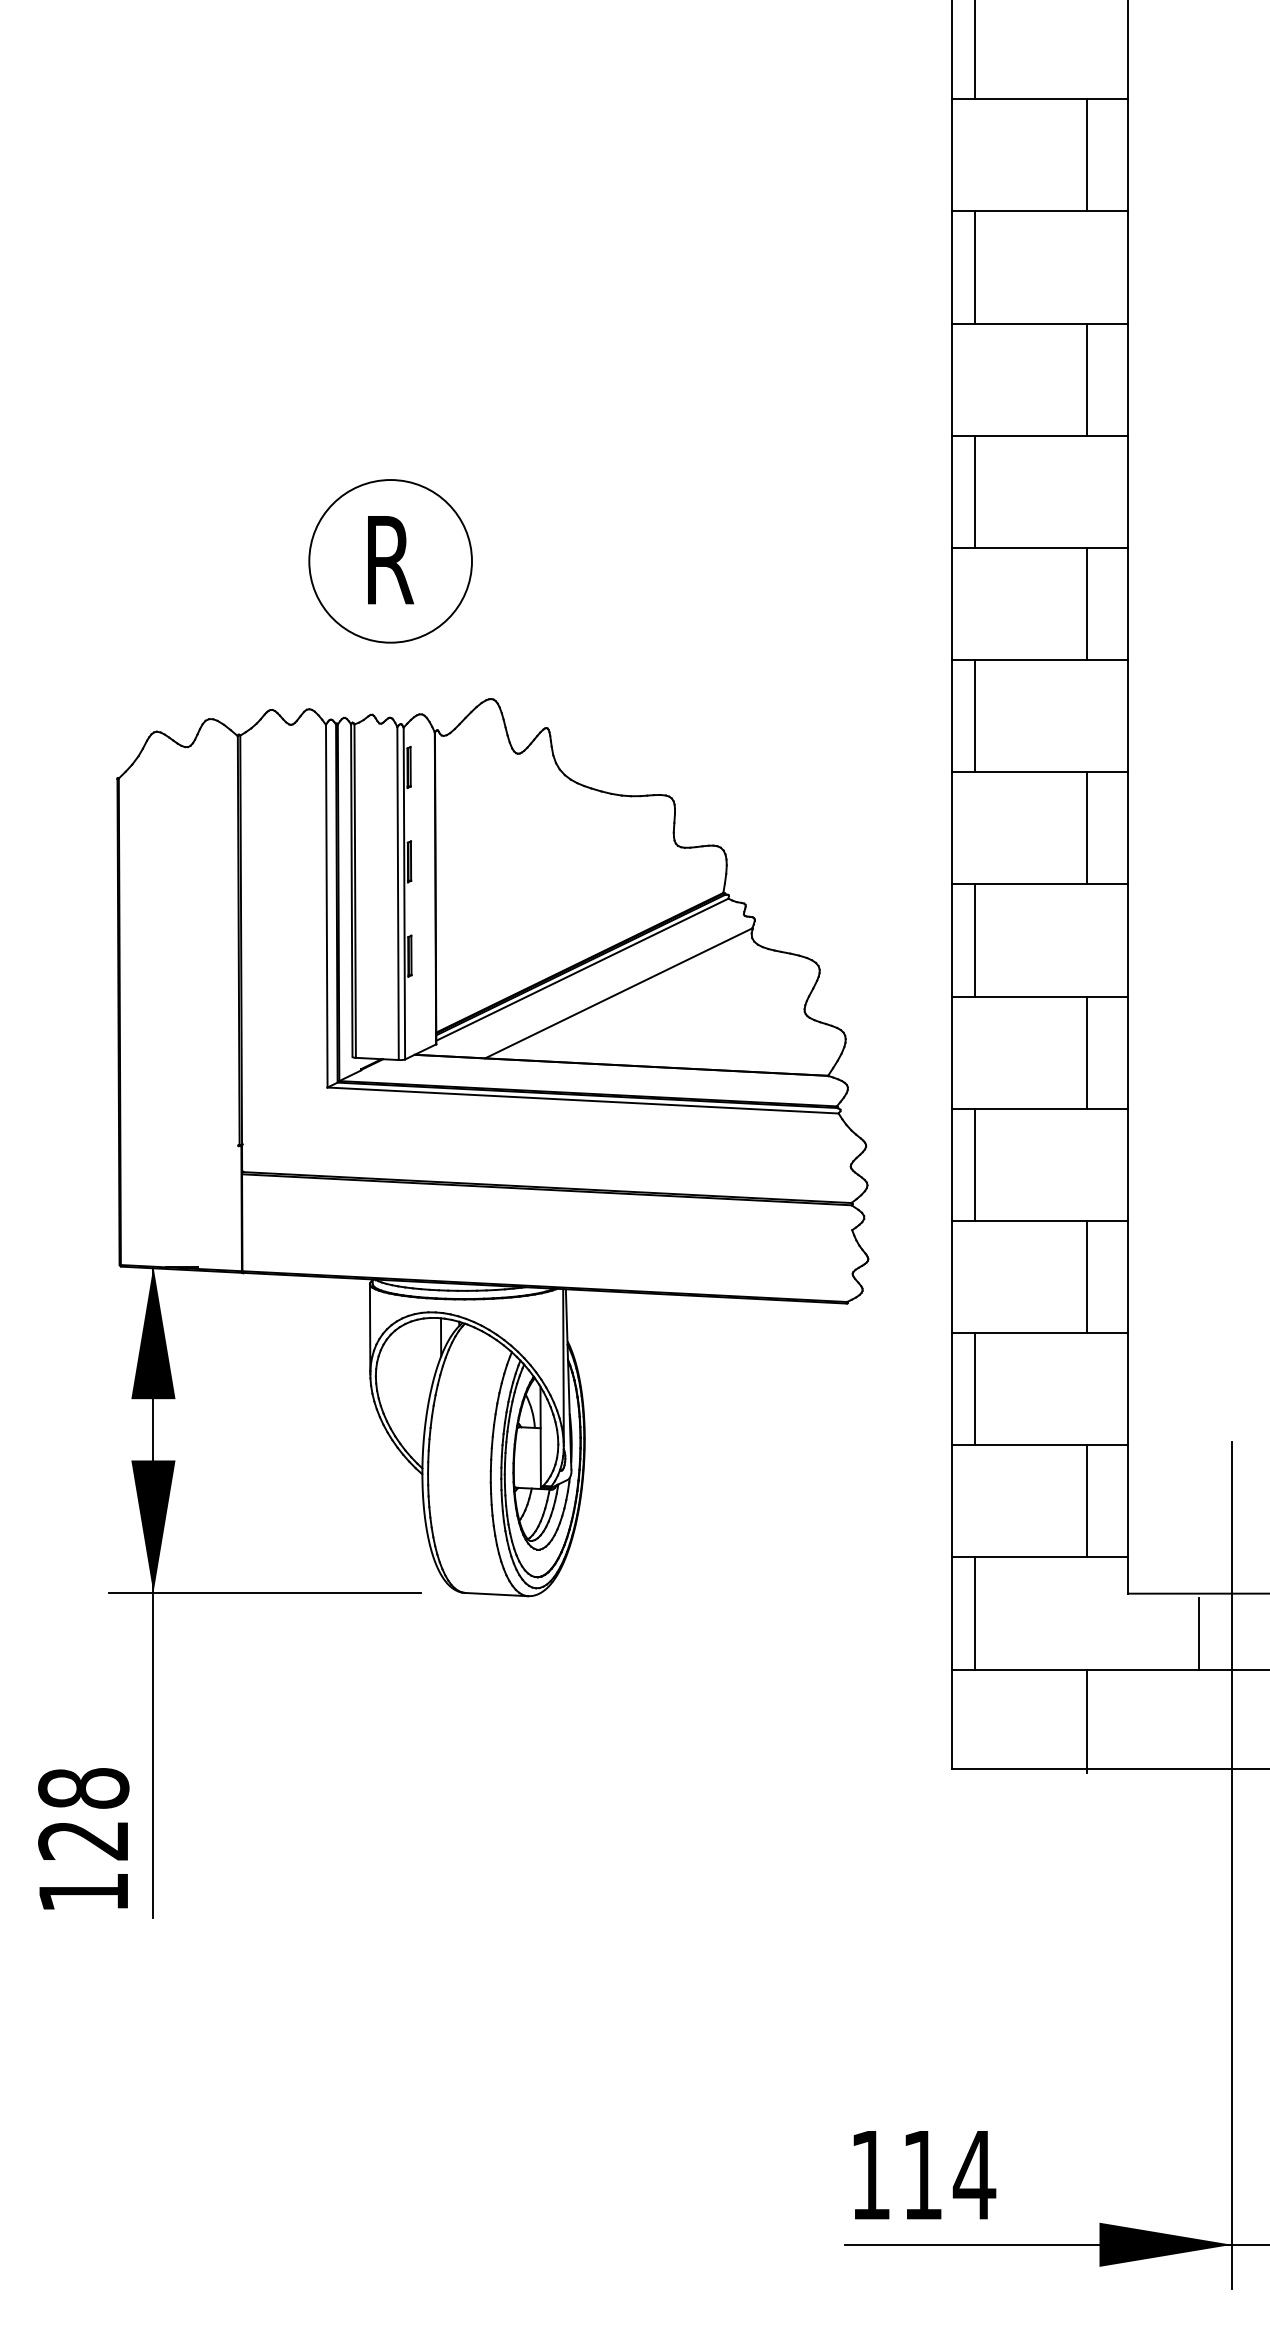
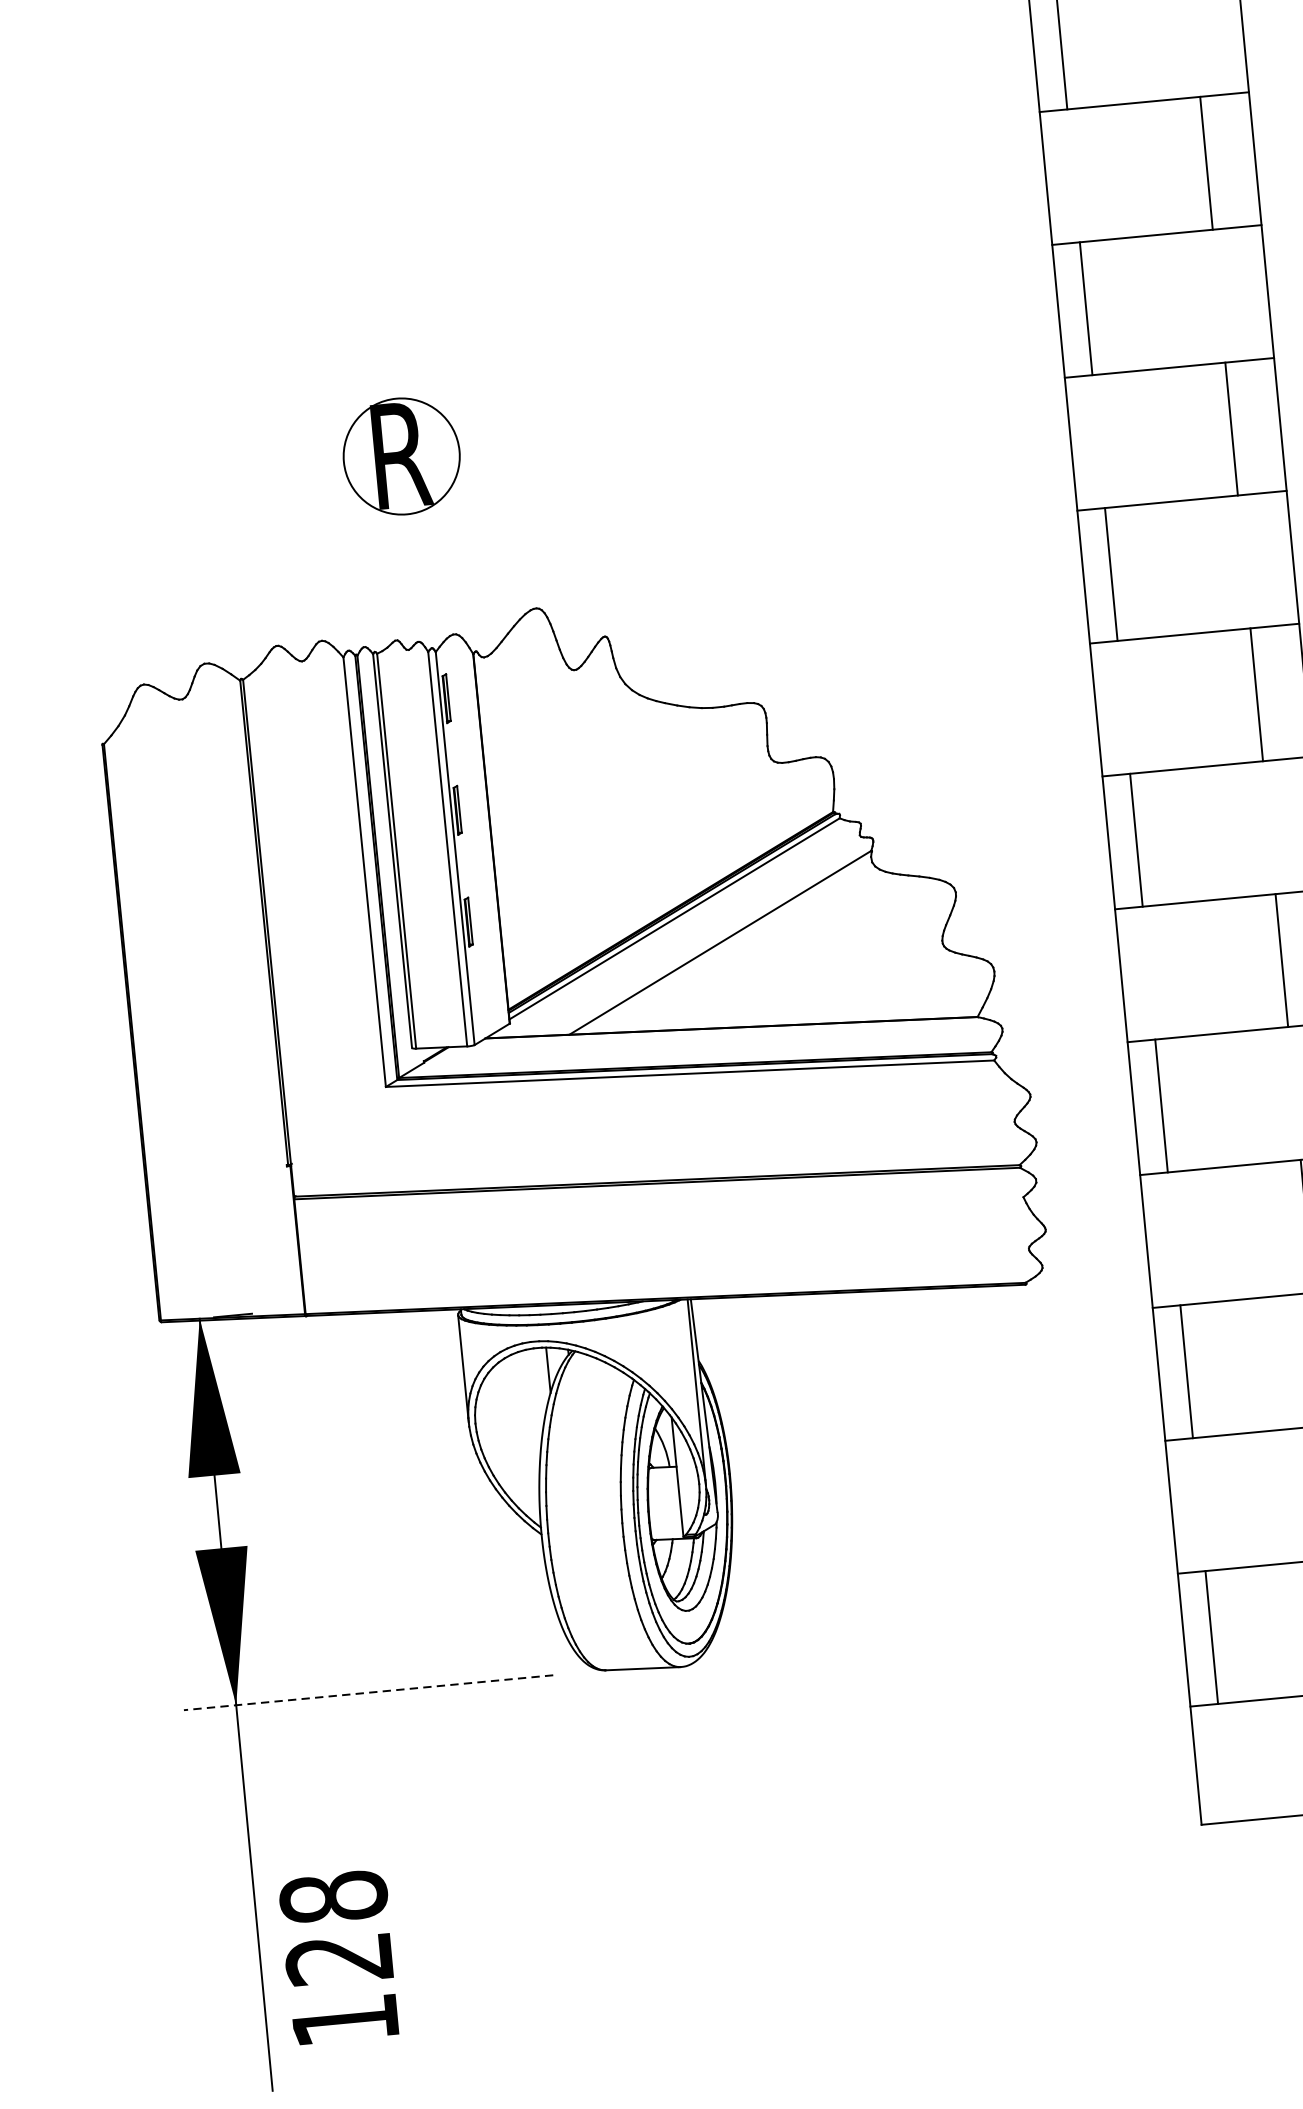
circle: (390, 561) -> (401, 456), size x0.6
line: (265, 1592) -> (368, 1692), solid -> dashed
text: (83, 1838) -> (338, 1956), moved

